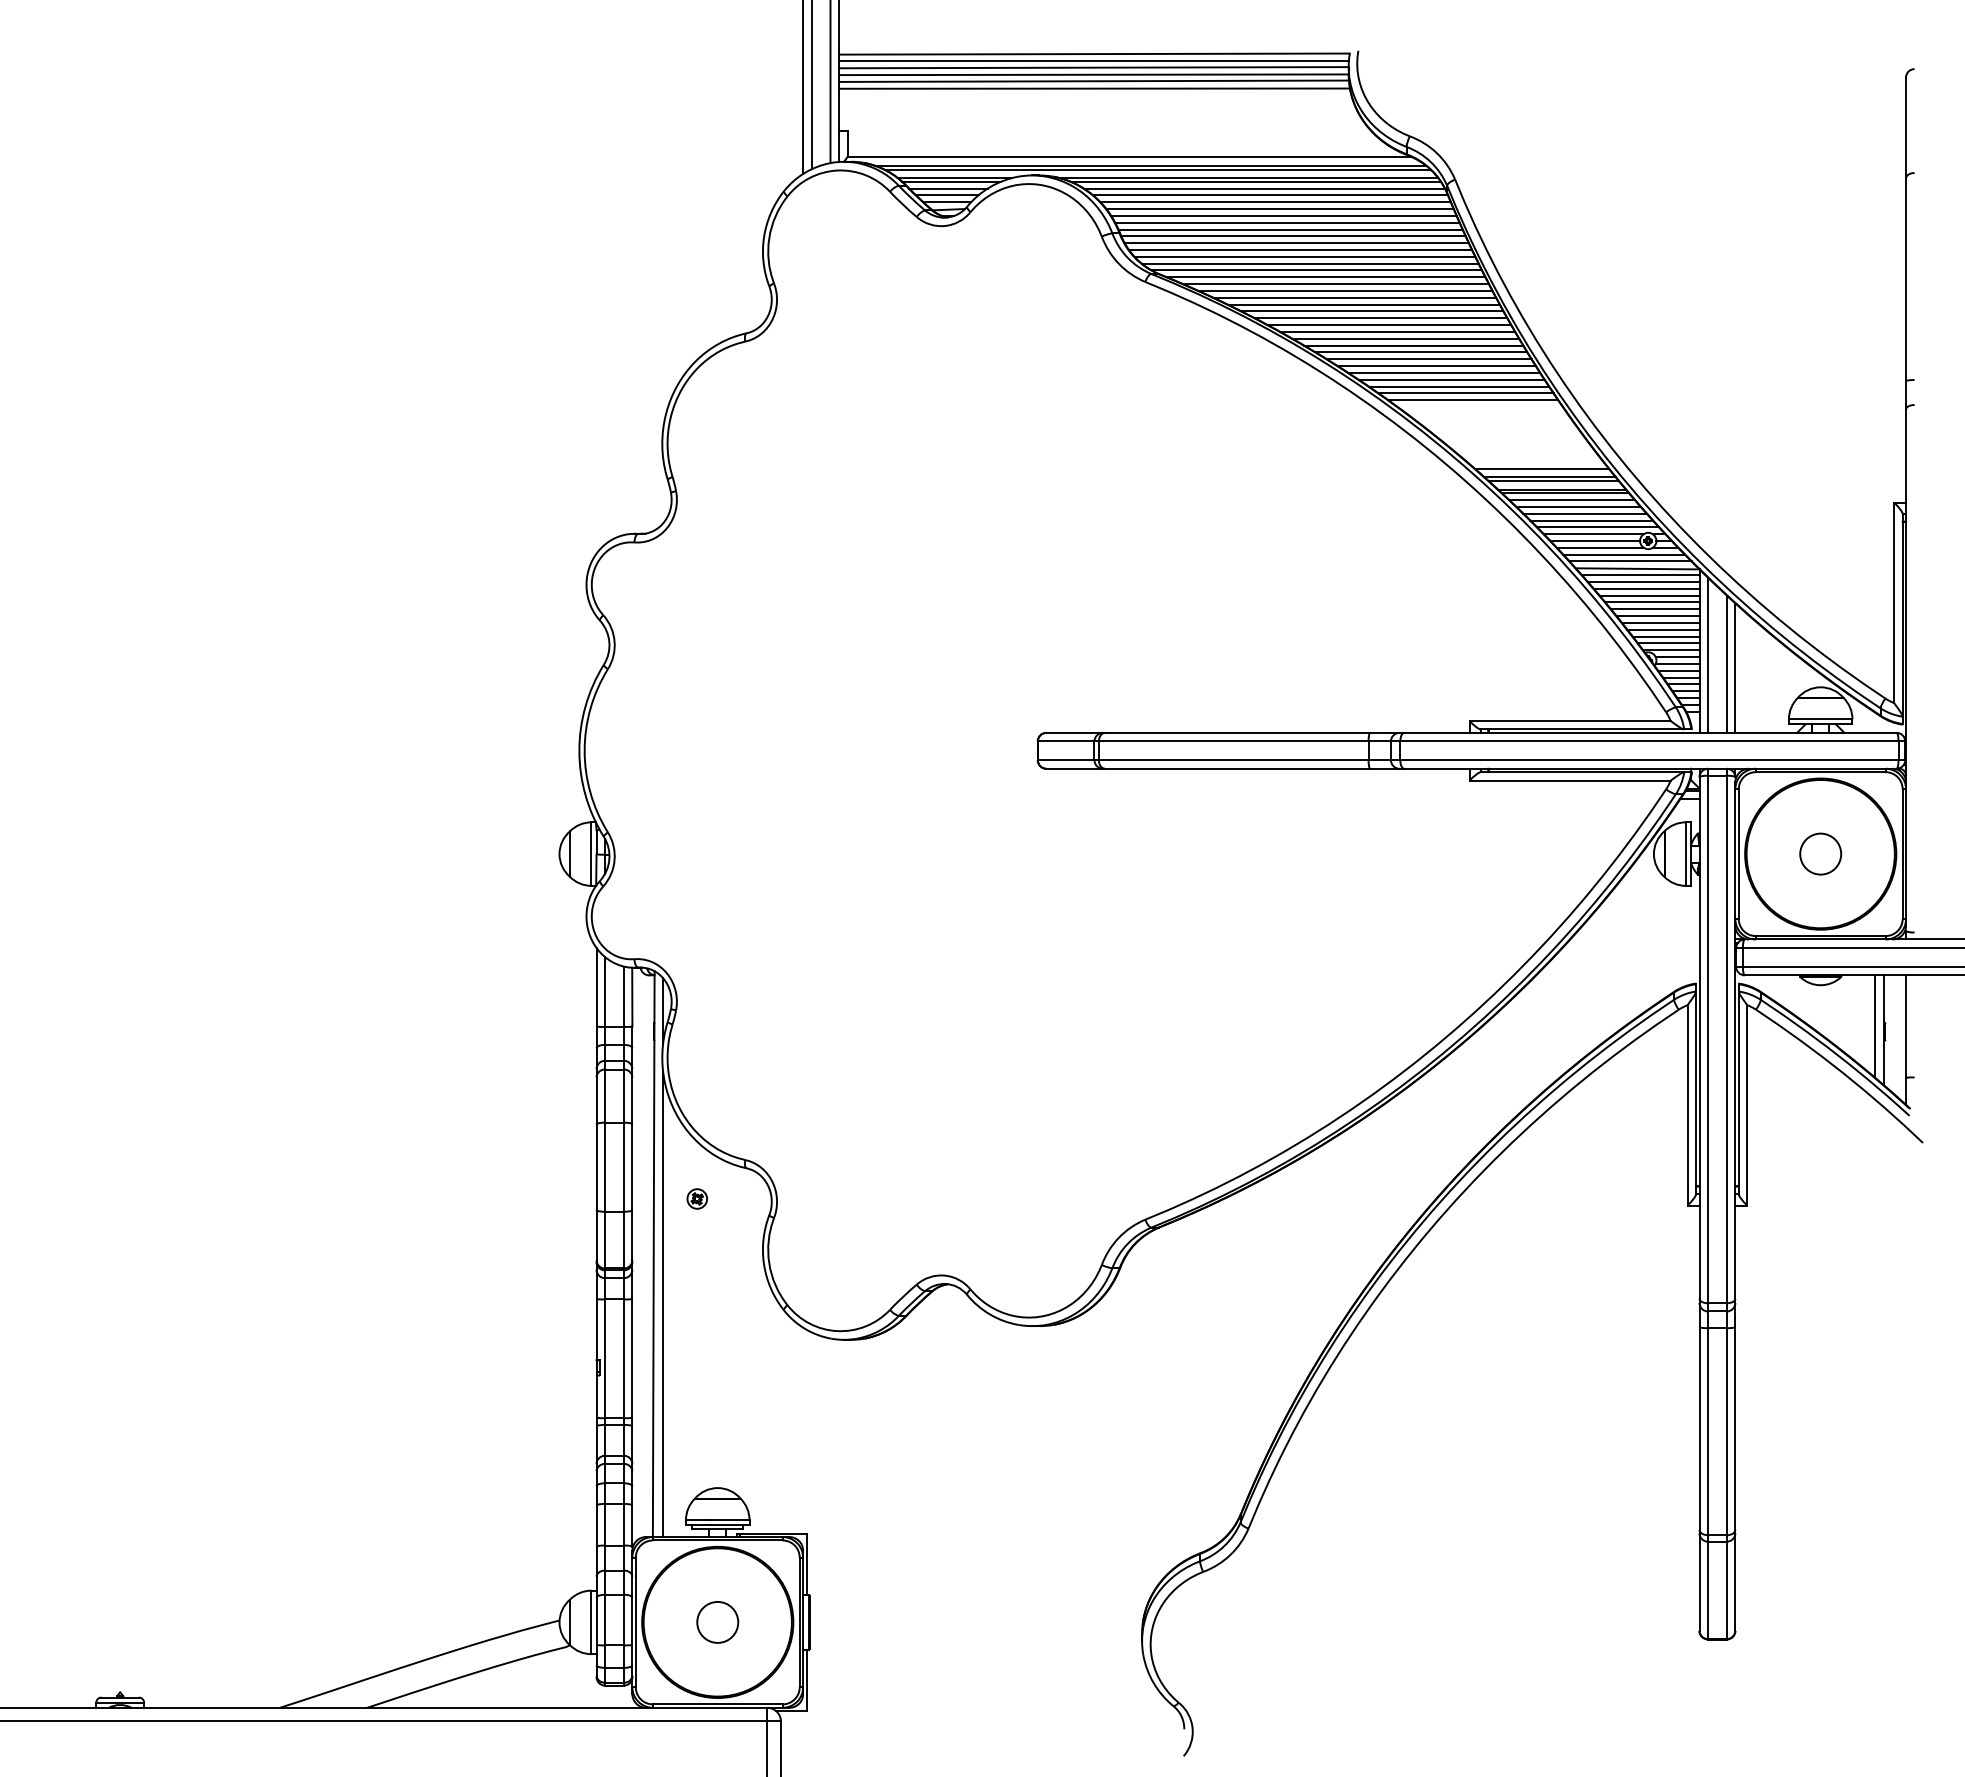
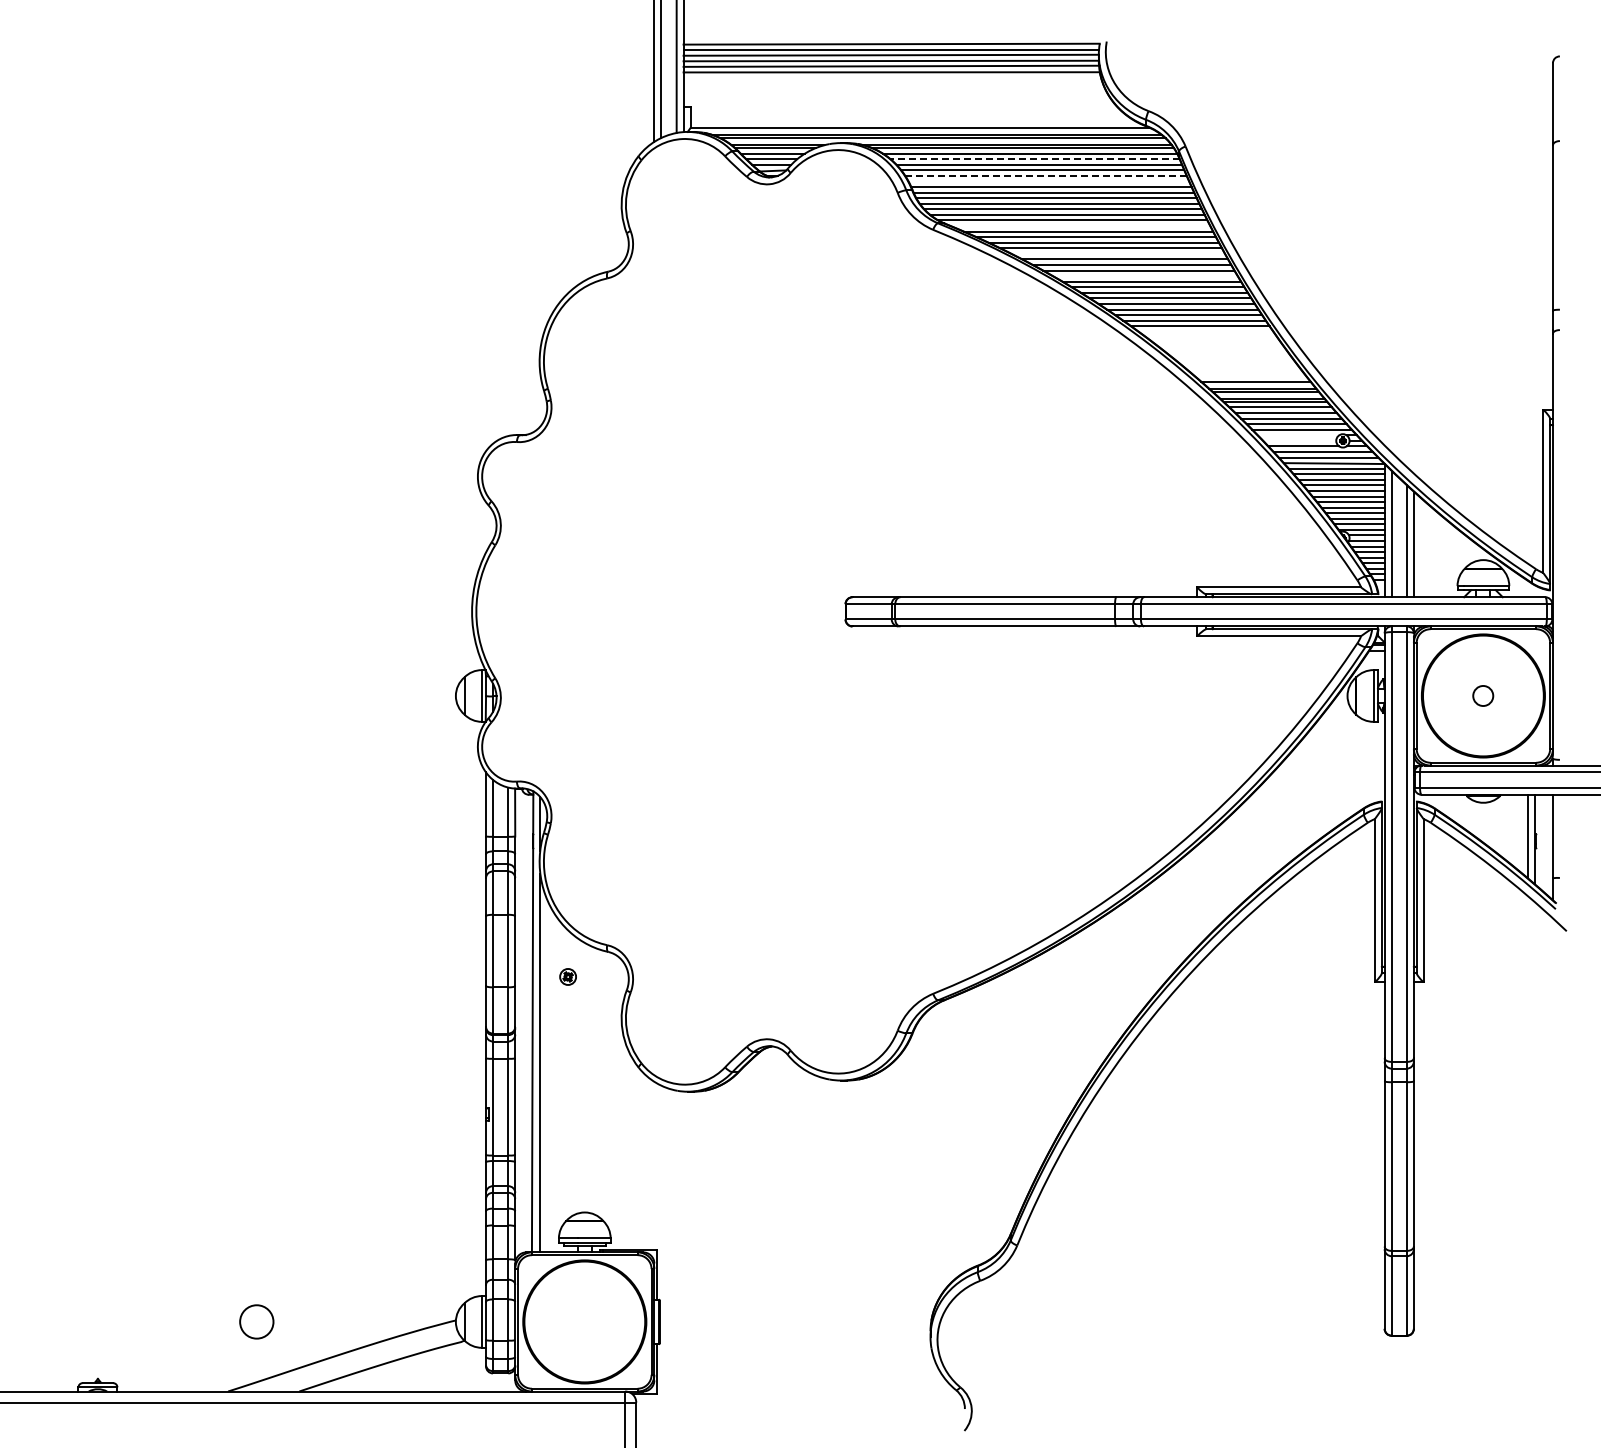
line: (1270, 195) -> (1035, 159), solid -> dashed
line: (1284, 215) -> (1046, 175), solid -> dashed
line: (1286, 222) -> (1048, 181), removed
line: (1326, 277) -> (1080, 226), removed
line: (1371, 311) -> (1117, 253), removed
line: (1404, 339) -> (1144, 276), removed
line: (1593, 534) -> (1298, 435), removed
line: (1594, 540) -> (1299, 440), removed
circle: (1819, 853) -> (1482, 695), size x0.6
circle: (717, 1621) -> (256, 1321), moved

